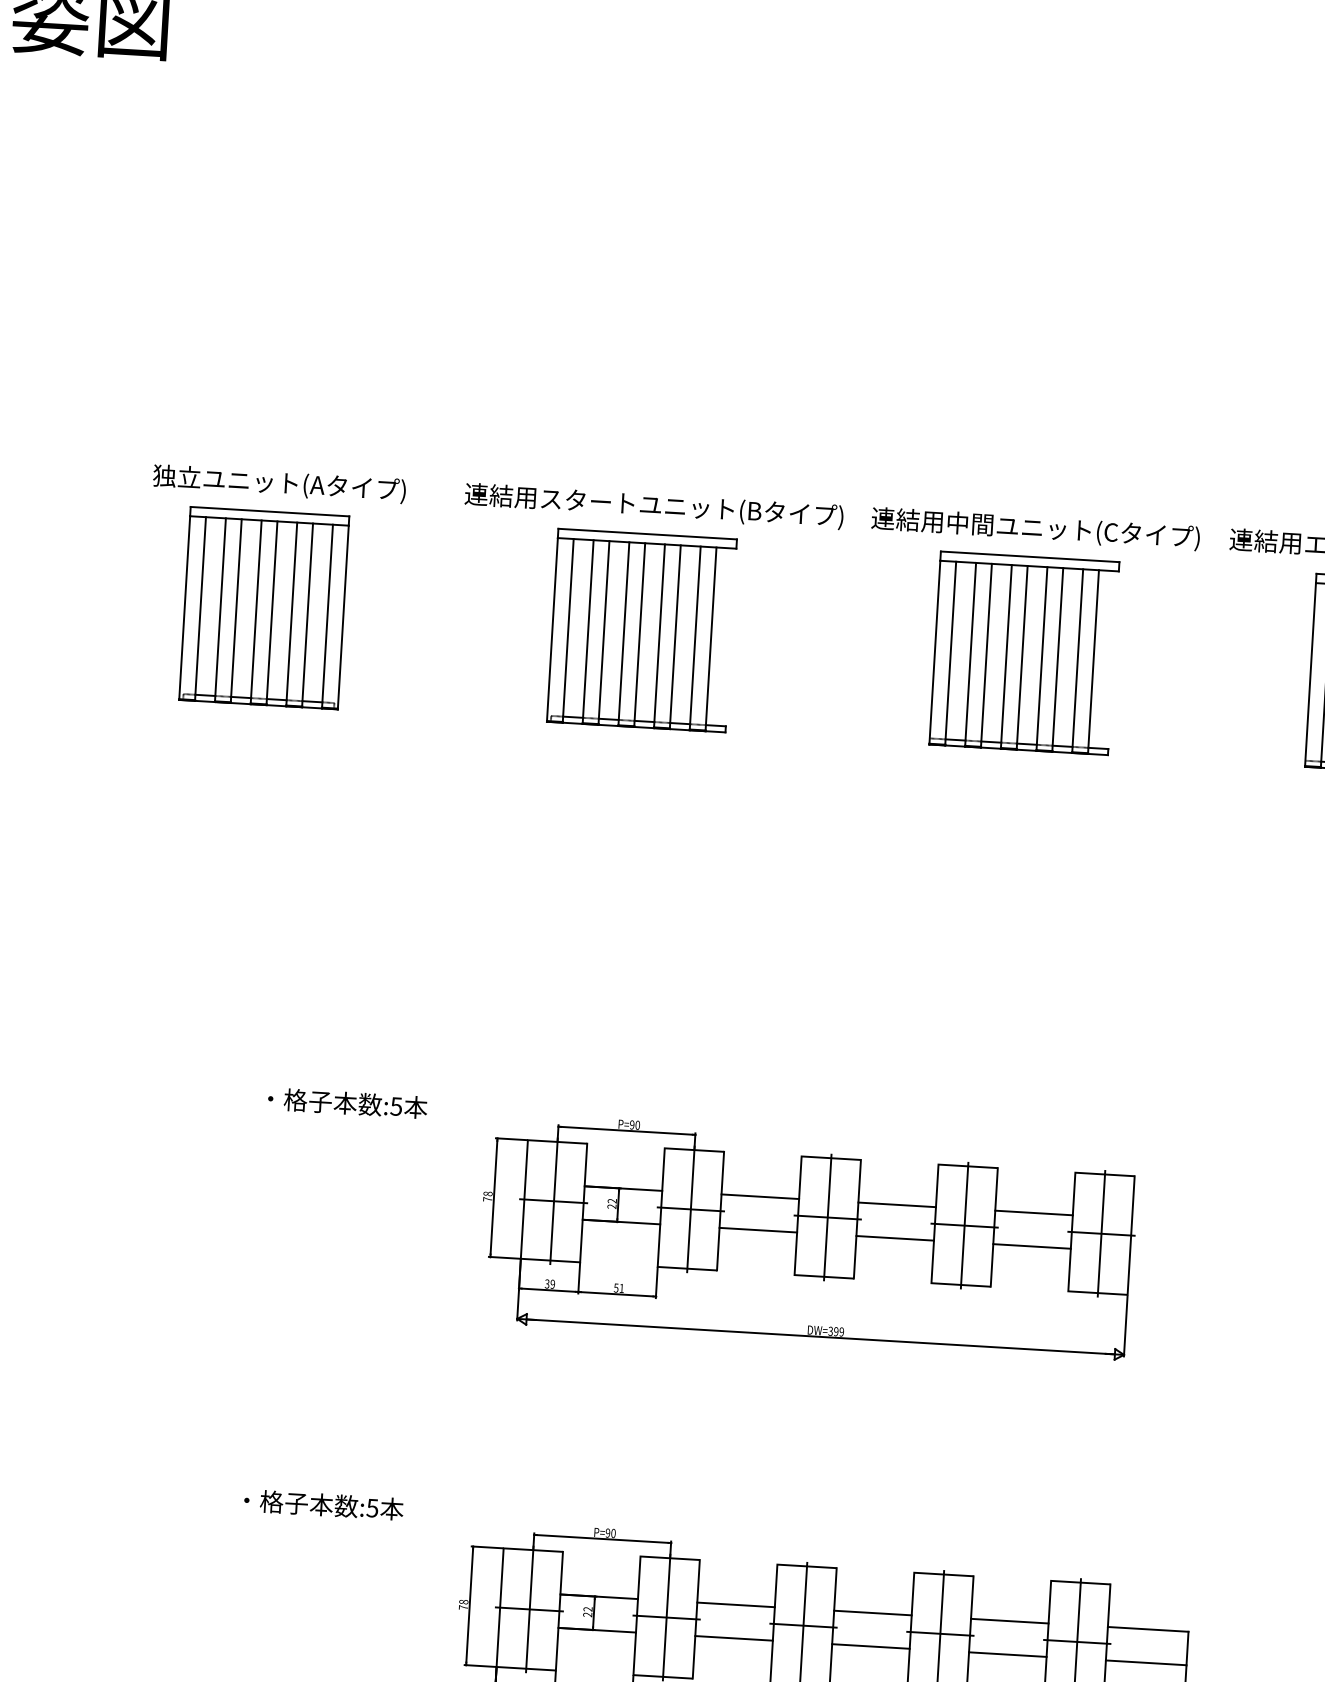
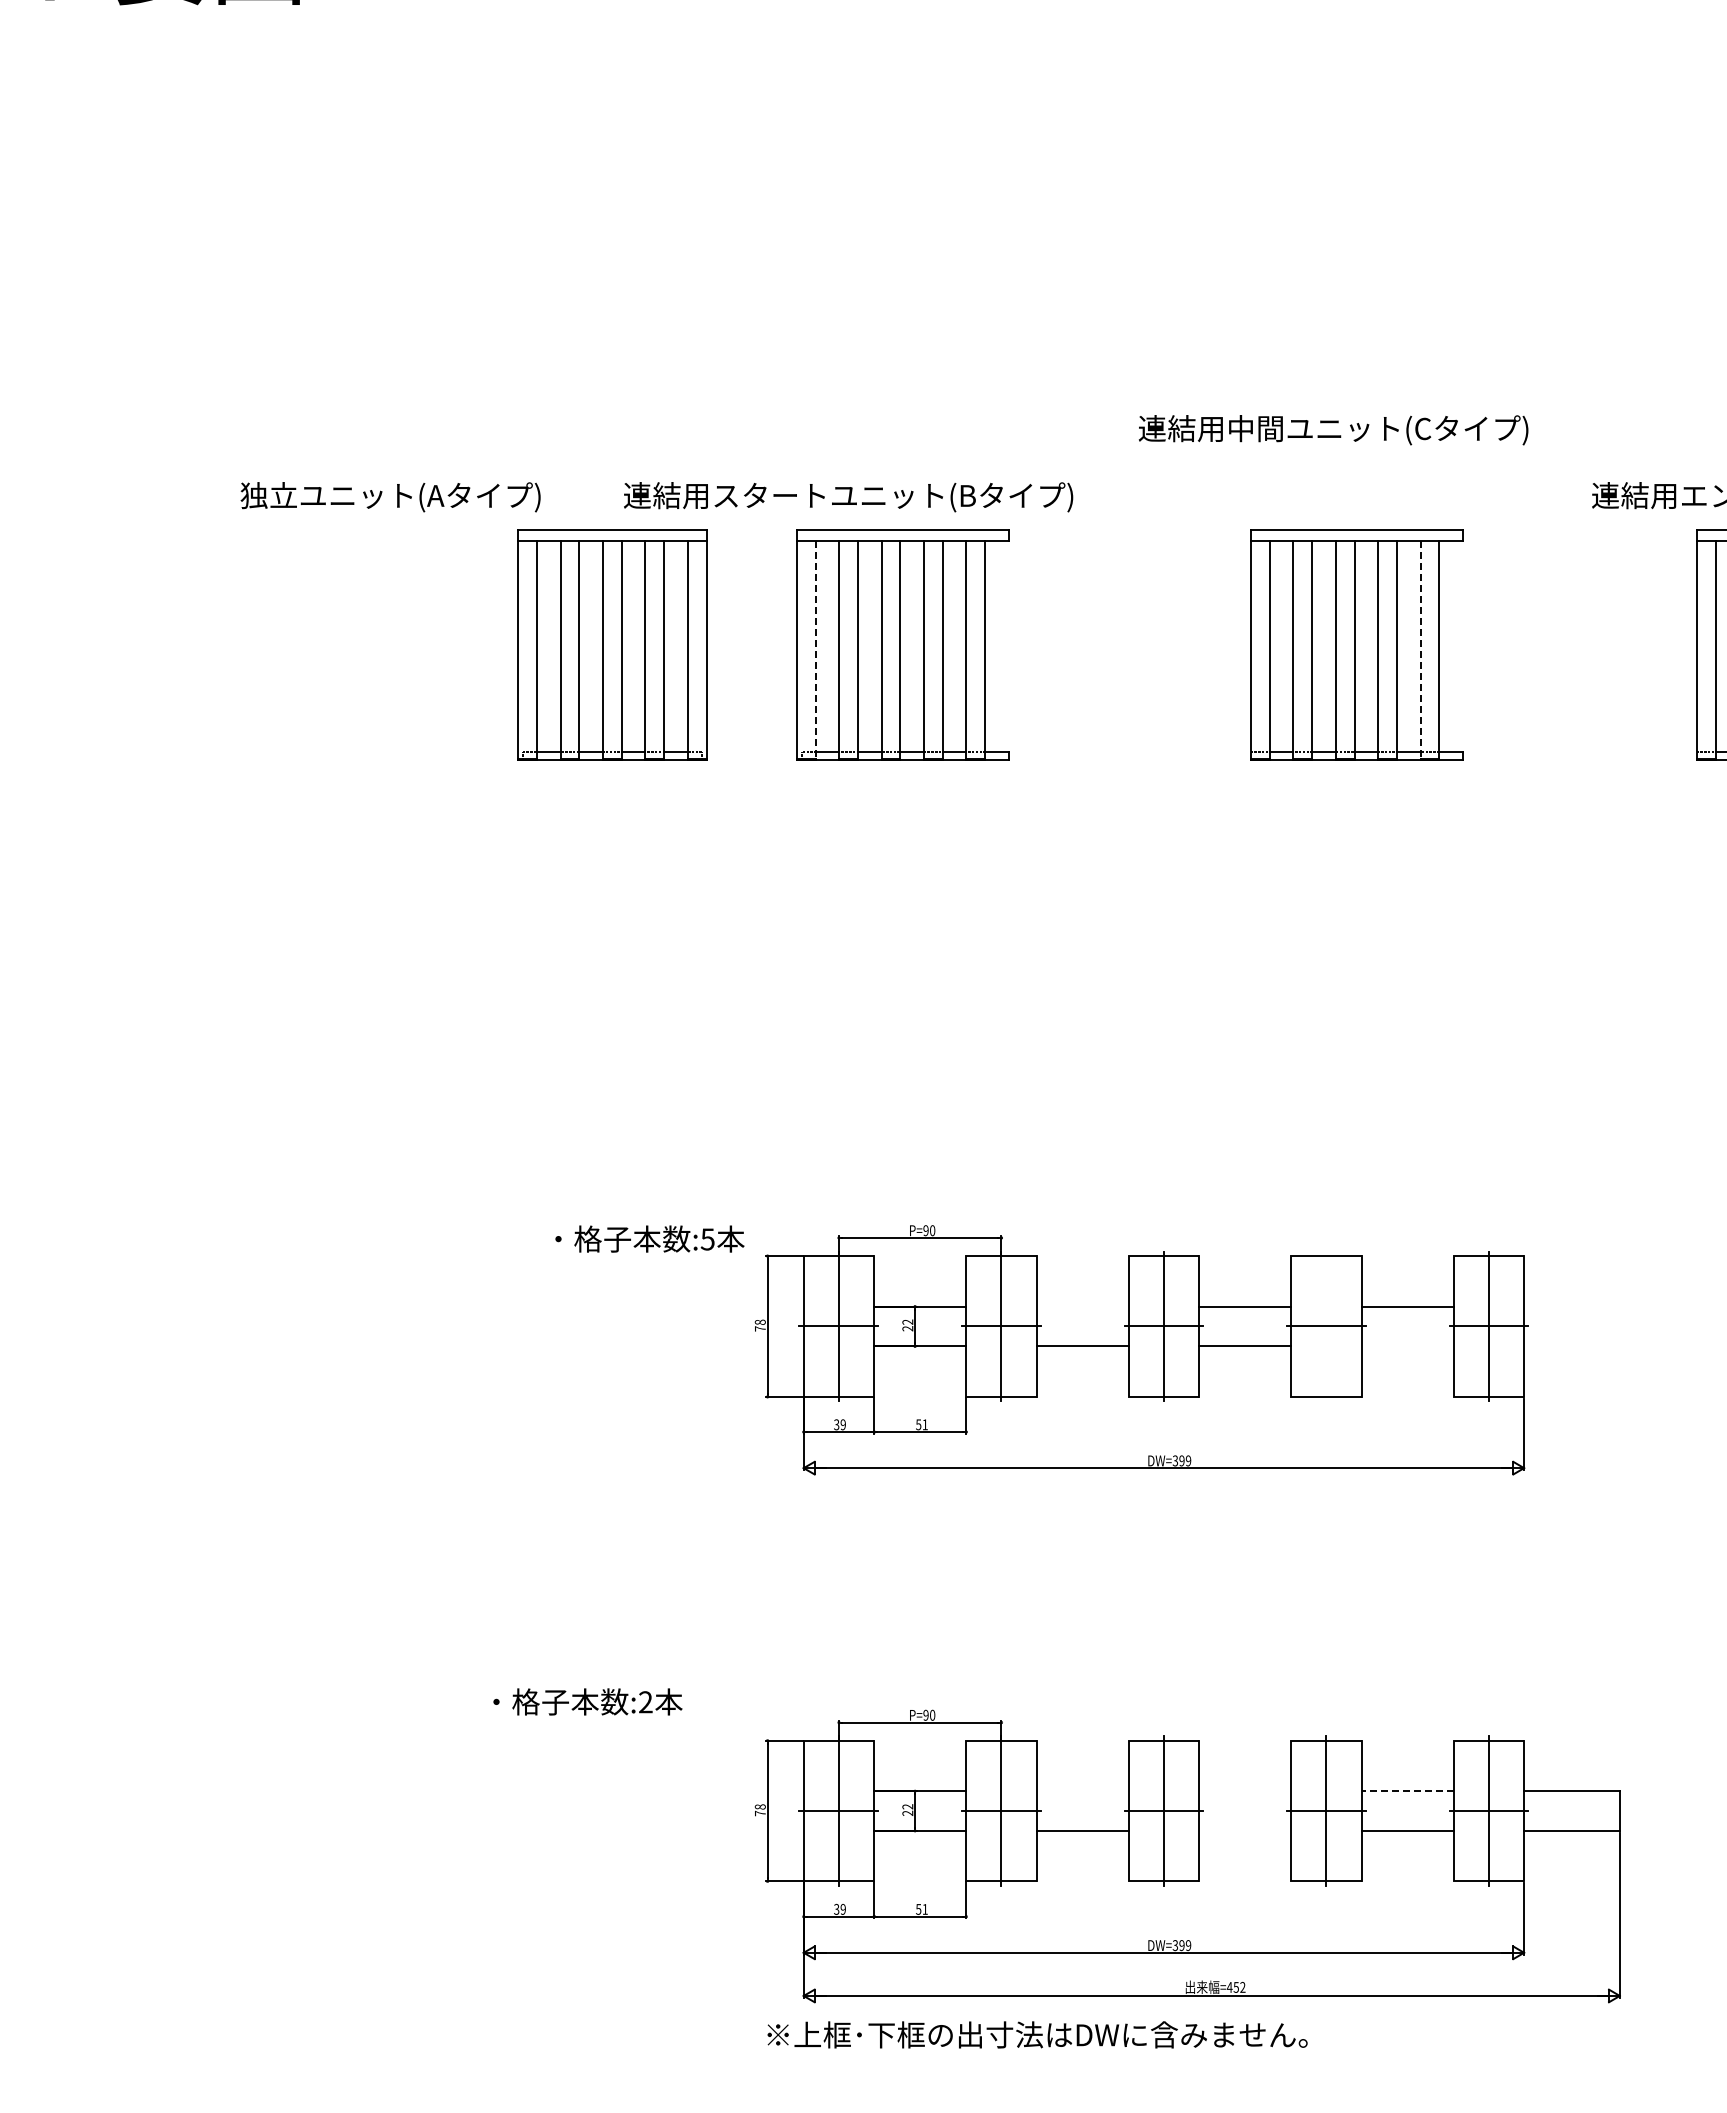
text: (279, 484) -> (390, 497), moved
text: (654, 506) -> (848, 497), moved
text: (1035, 529) -> (1333, 430), moved
part: (264, 607) -> (612, 644), moved
line: (568, 631) -> (815, 651), solid -> dashed
line: (1077, 661) -> (1420, 651), solid -> dashed
text: (347, 1102) -> (649, 1238), moved
line: (760, 1196) -> (1082, 1306), removed
line: (964, 1224) -> (1326, 1325), removed
line: (1031, 1246) -> (1407, 1346), removed
text: (372, 1508) -> (645, 1702), :5 -> :2
line: (735, 1605) -> (1082, 1791), removed
line: (873, 1613) -> (1245, 1791), removed
line: (1009, 1621) -> (1407, 1791), solid -> dashed
line: (871, 1646) -> (1245, 1830), removed

